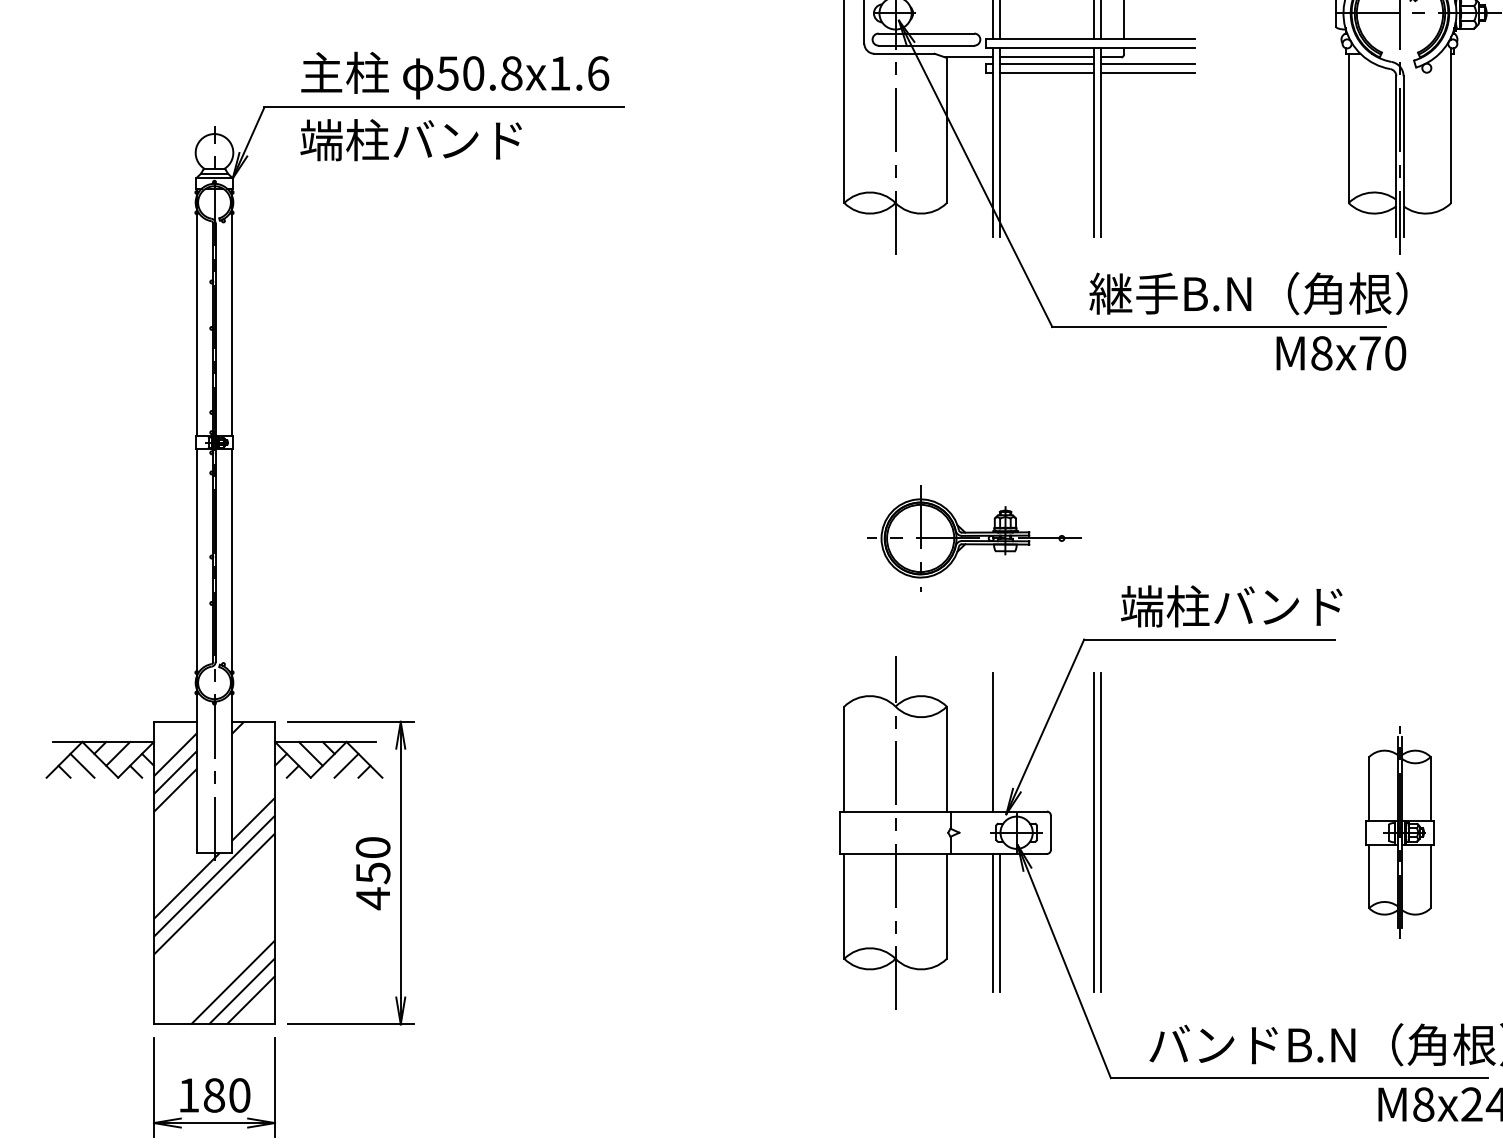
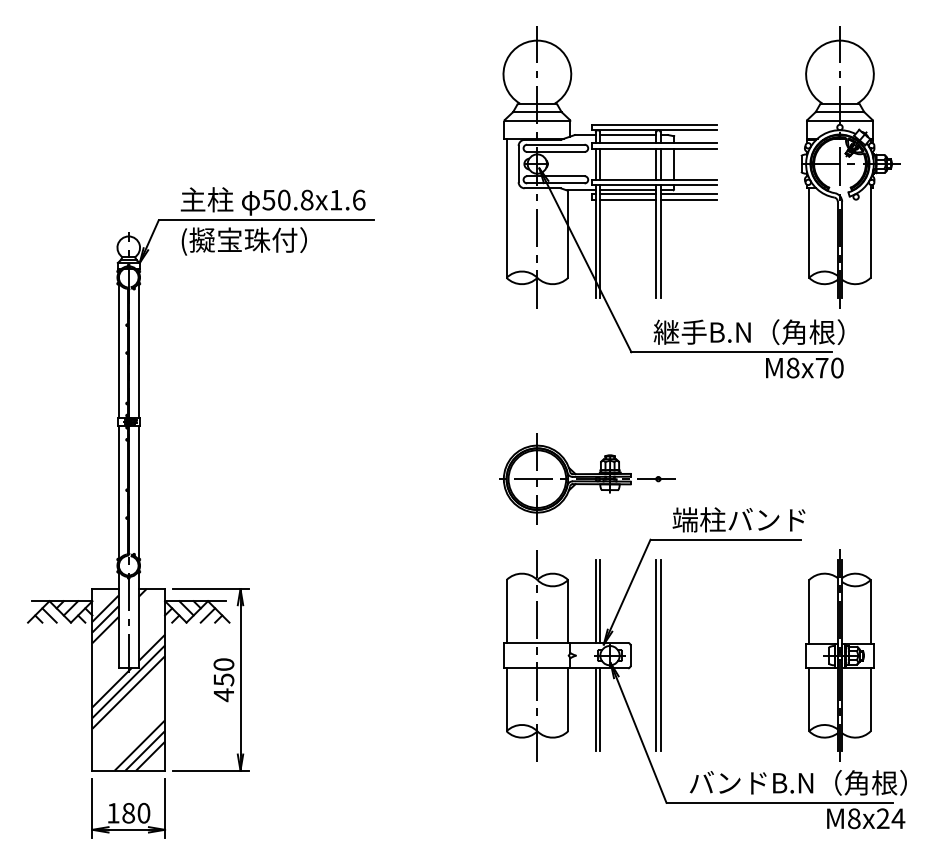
text: (410, 142) -> (246, 241), 端柱バンド -> (擬宝珠付）
part: (979, 537) -> (587, 478), size x1.43
line: (1000, 740) -> (600, 600), added
part: (1399, 832) -> (839, 655), size x1.67

